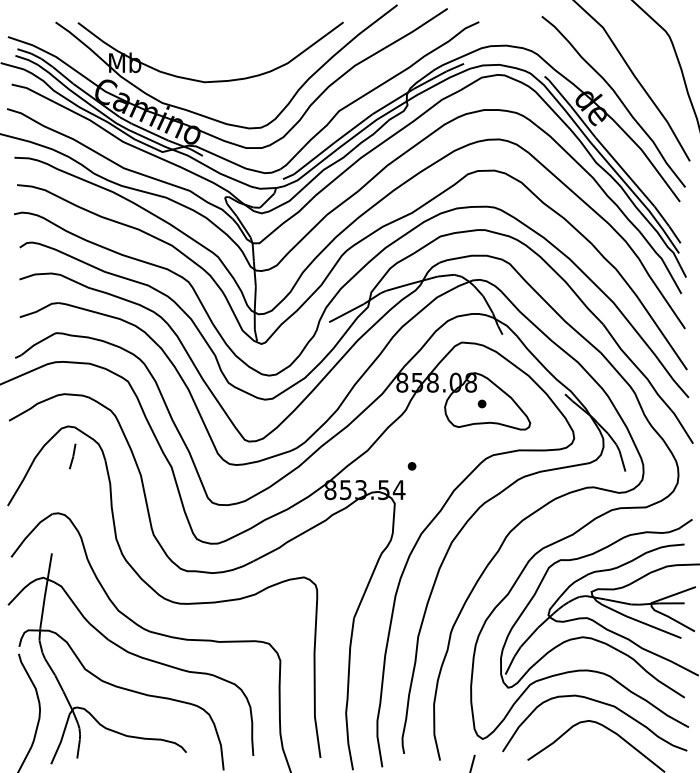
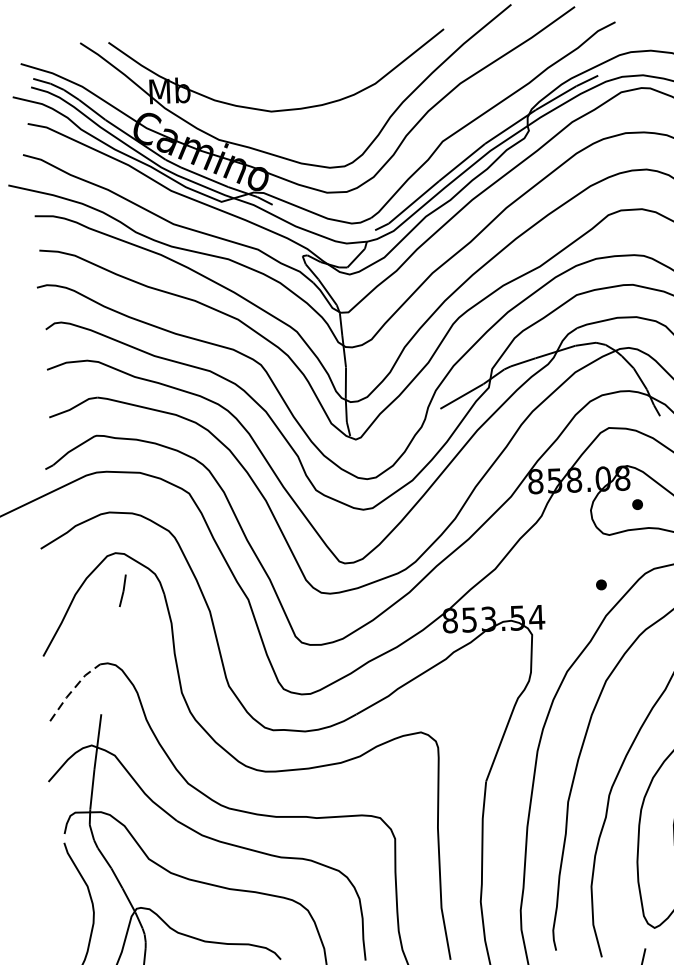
part: (411, 466) -> (600, 585), moved
line: (30, 533) -> (73, 690), solid -> dashed

